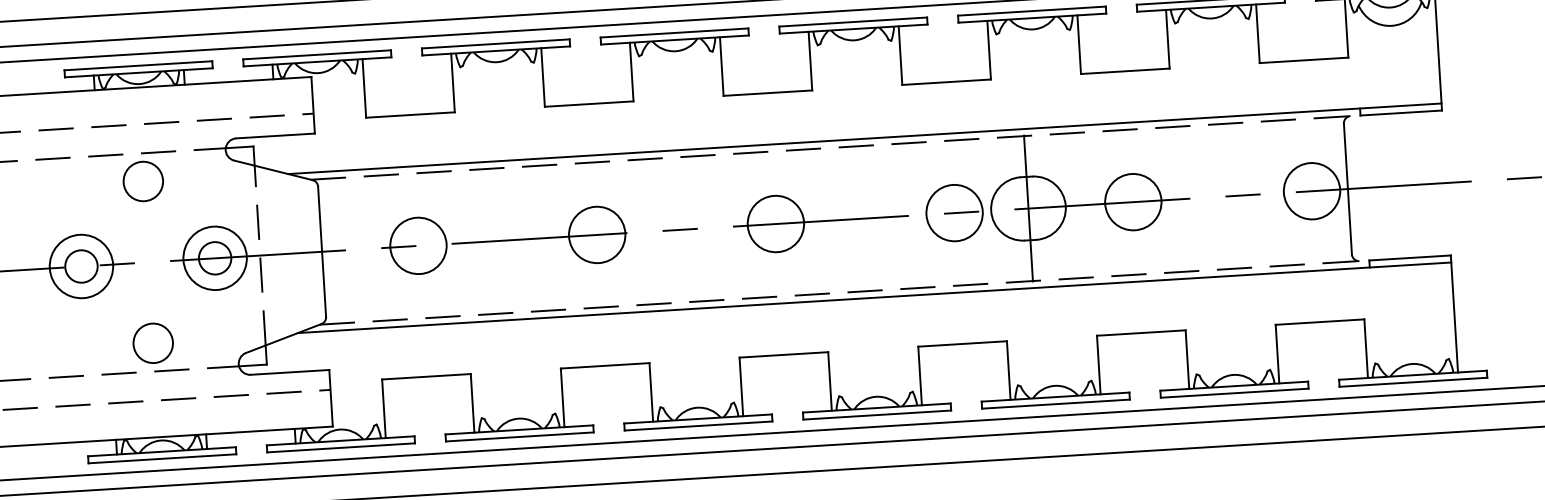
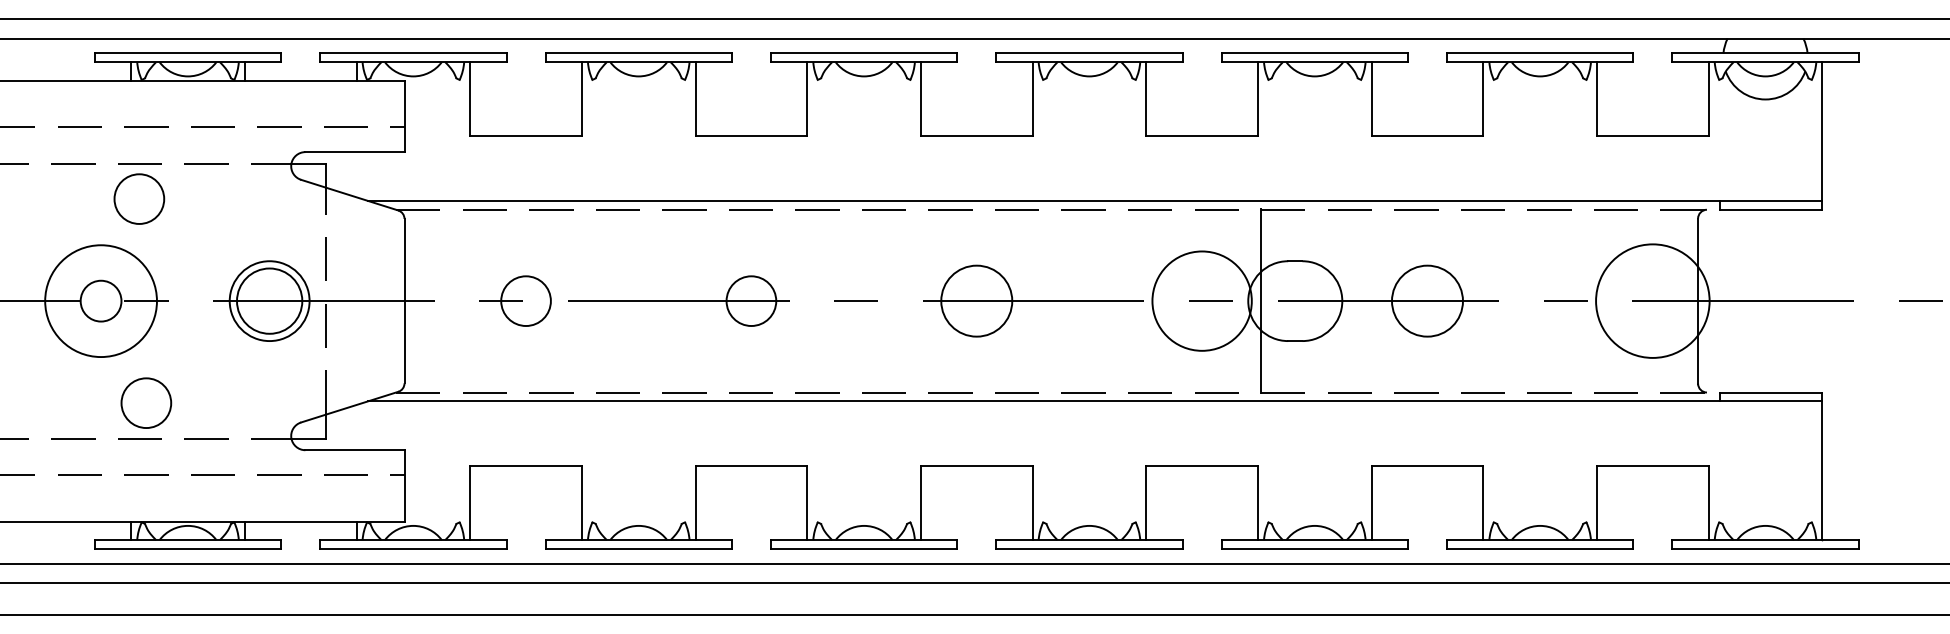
circle: (143, 181) -> (139, 198), moved
circle: (1311, 190) -> (1652, 300), size x1.6
line: (1028, 208) -> (1261, 301), moved
circle: (954, 212) -> (1201, 300), size x1.4
circle: (596, 234) -> (750, 300), size x0.7
circle: (418, 245) -> (525, 300), size x0.7
circle: (214, 257) -> (269, 300), size x1.6
circle: (81, 266) -> (101, 301), size x1.4
circle: (153, 342) -> (146, 402), moved

